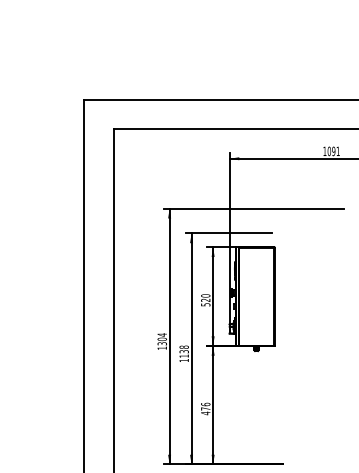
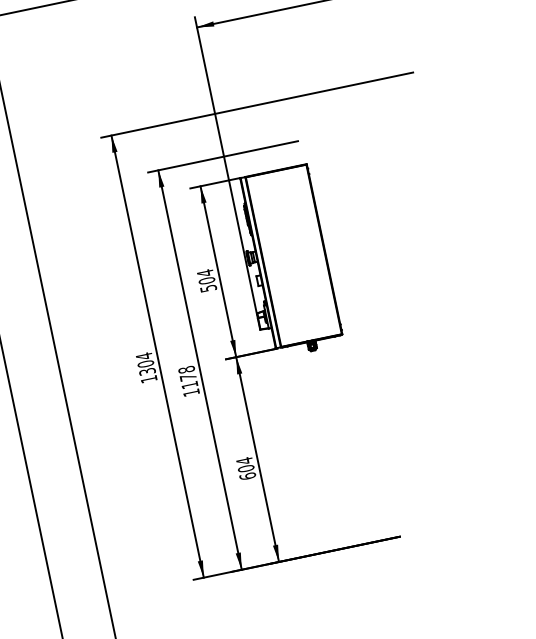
text: (205, 297) -> (205, 276), 520 -> 504
text: (183, 351) -> (186, 377), 1138 -> 1178
text: (205, 408) -> (245, 467), 476 -> 604

